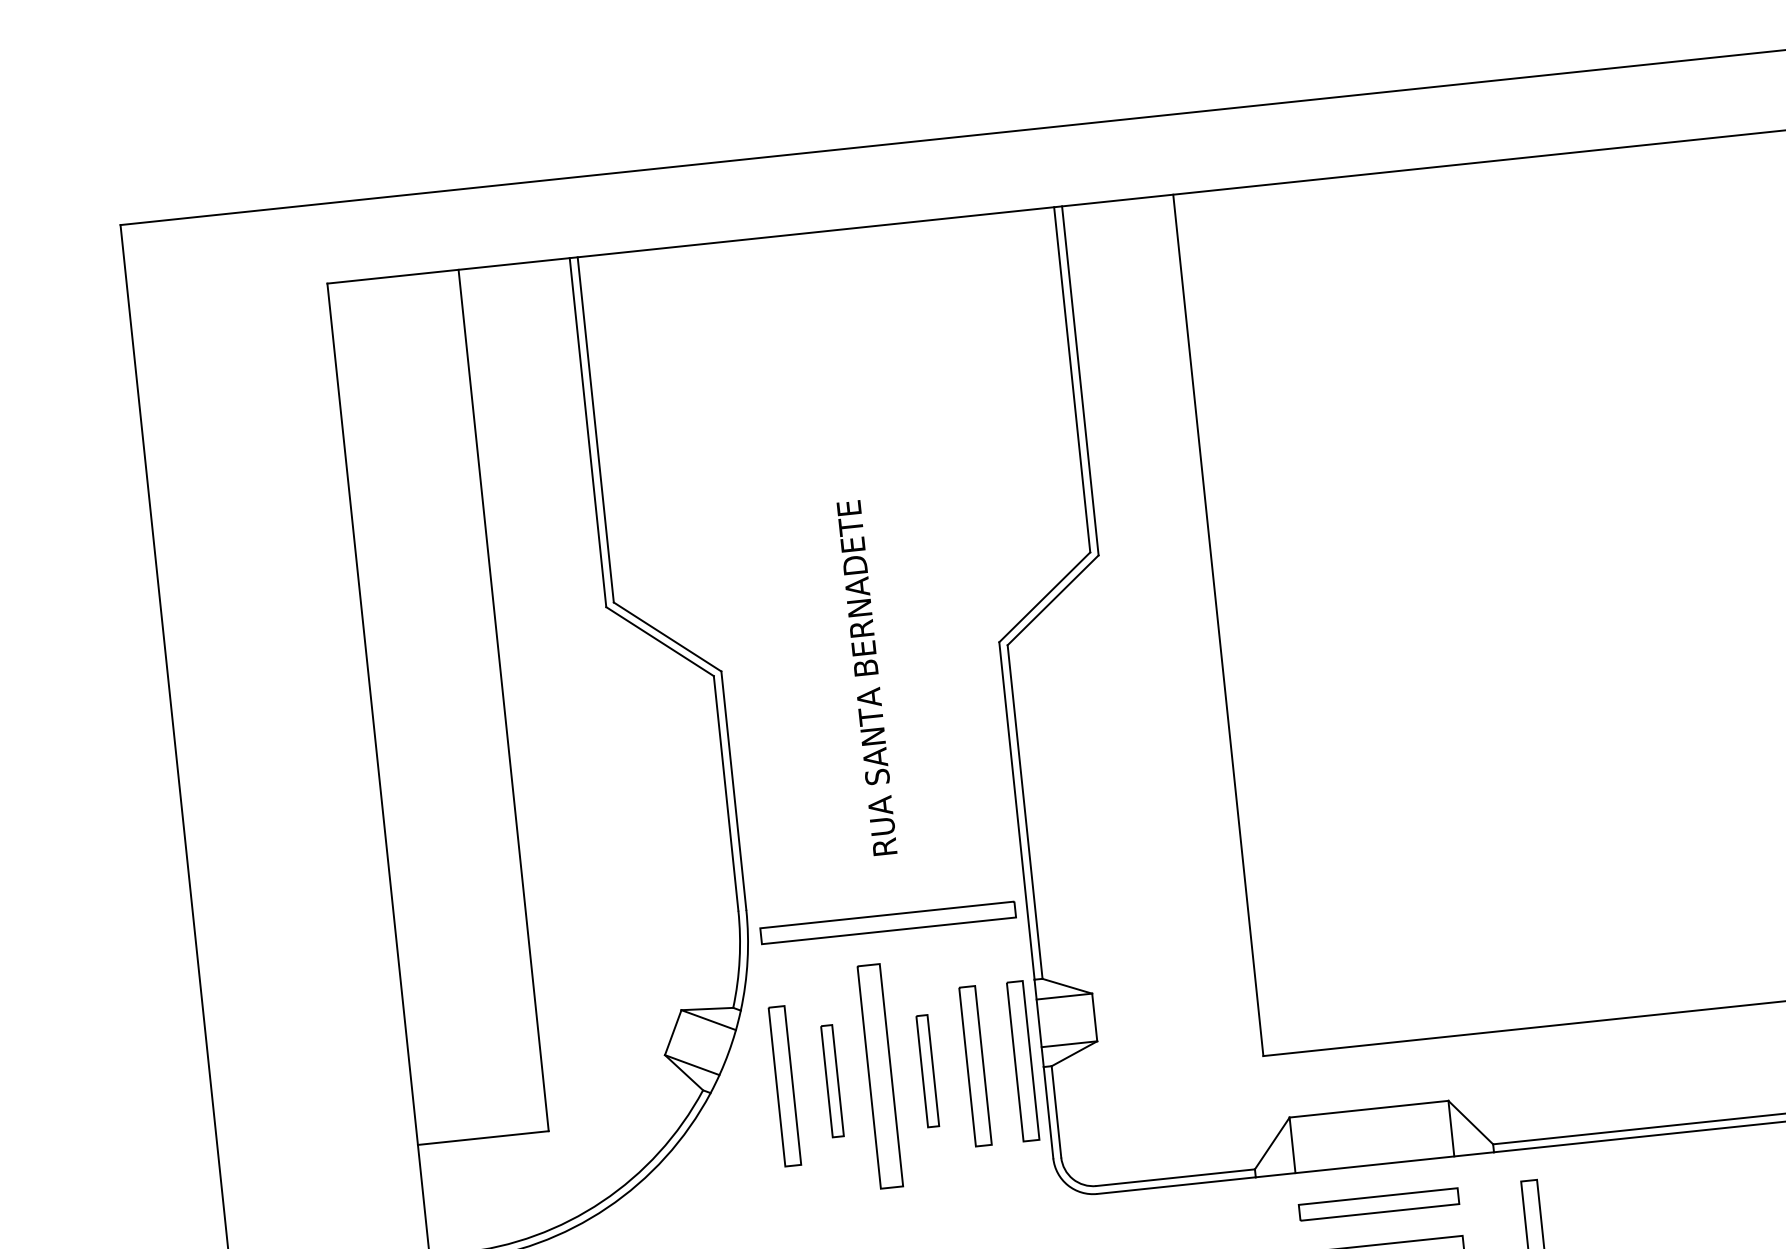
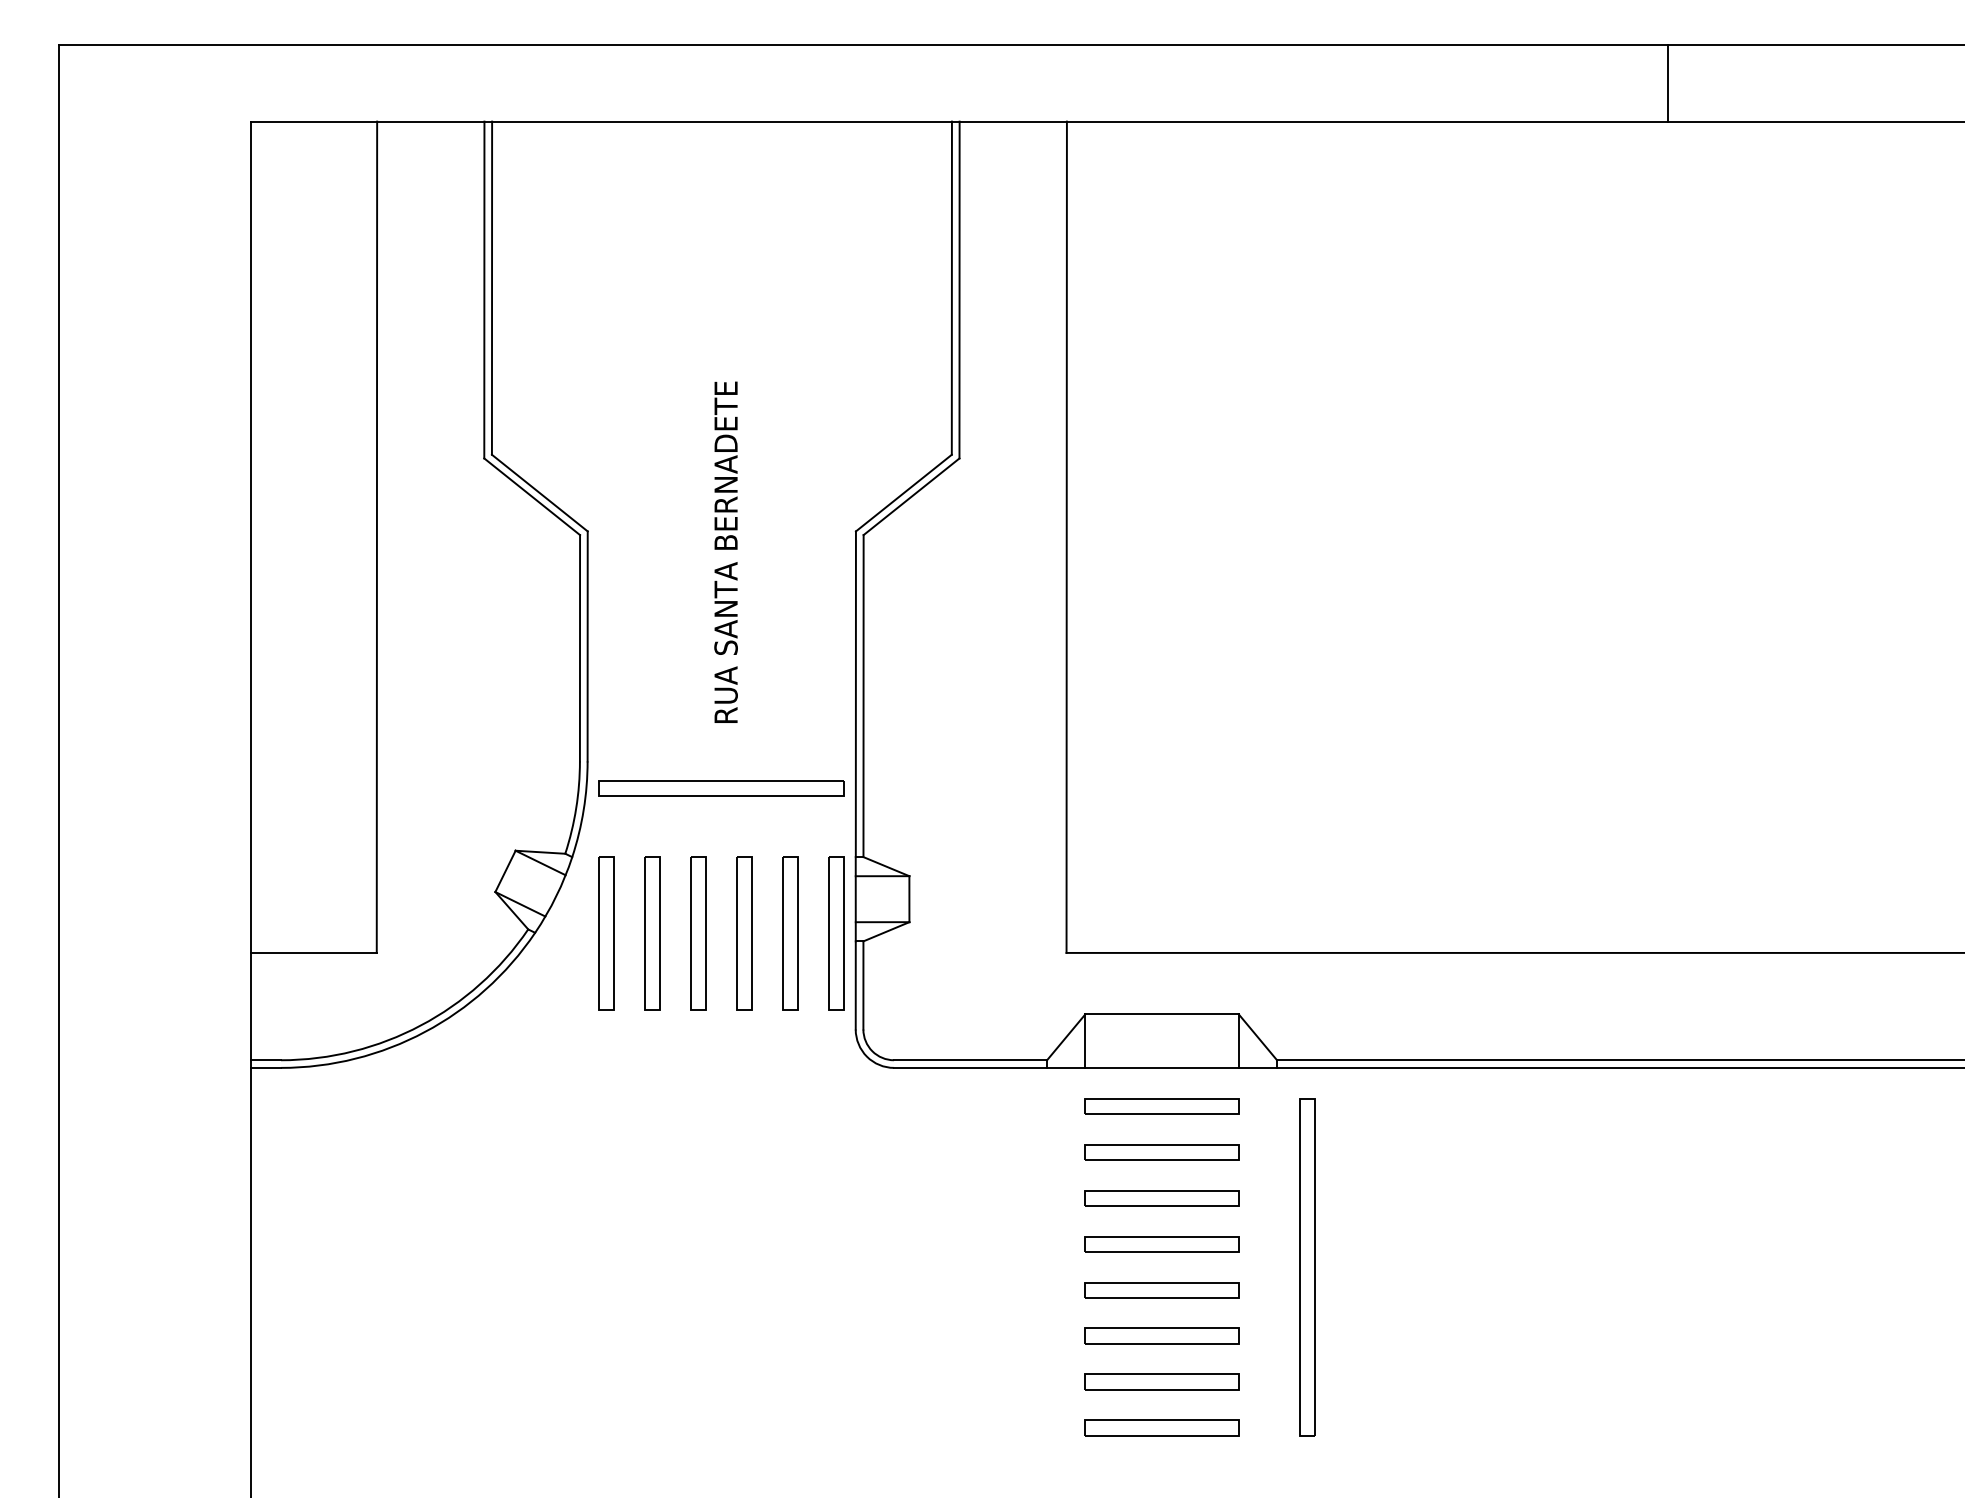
part: (927, 1071) -> (744, 933), size x1.43
part: (879, 1076) -> (698, 933), size x0.71
part: (832, 1081) -> (652, 933), size x1.43

